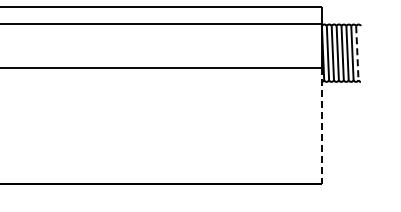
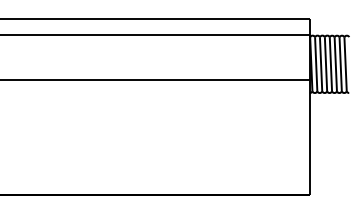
line: (357, 53) -> (345, 64), dashed -> solid
line: (321, 125) -> (309, 136), dashed -> solid

